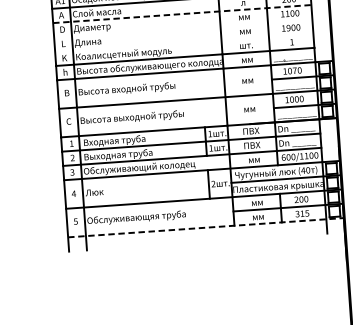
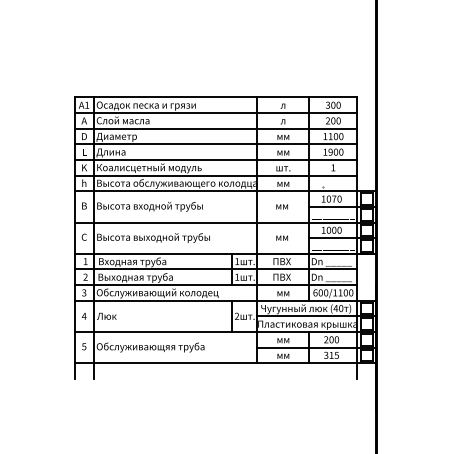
line: (182, 13) -> (216, 128), dashed -> solid
line: (182, 28) -> (215, 144), added
line: (183, 43) -> (215, 160), added
line: (206, 227) -> (225, 363), dashed -> solid

